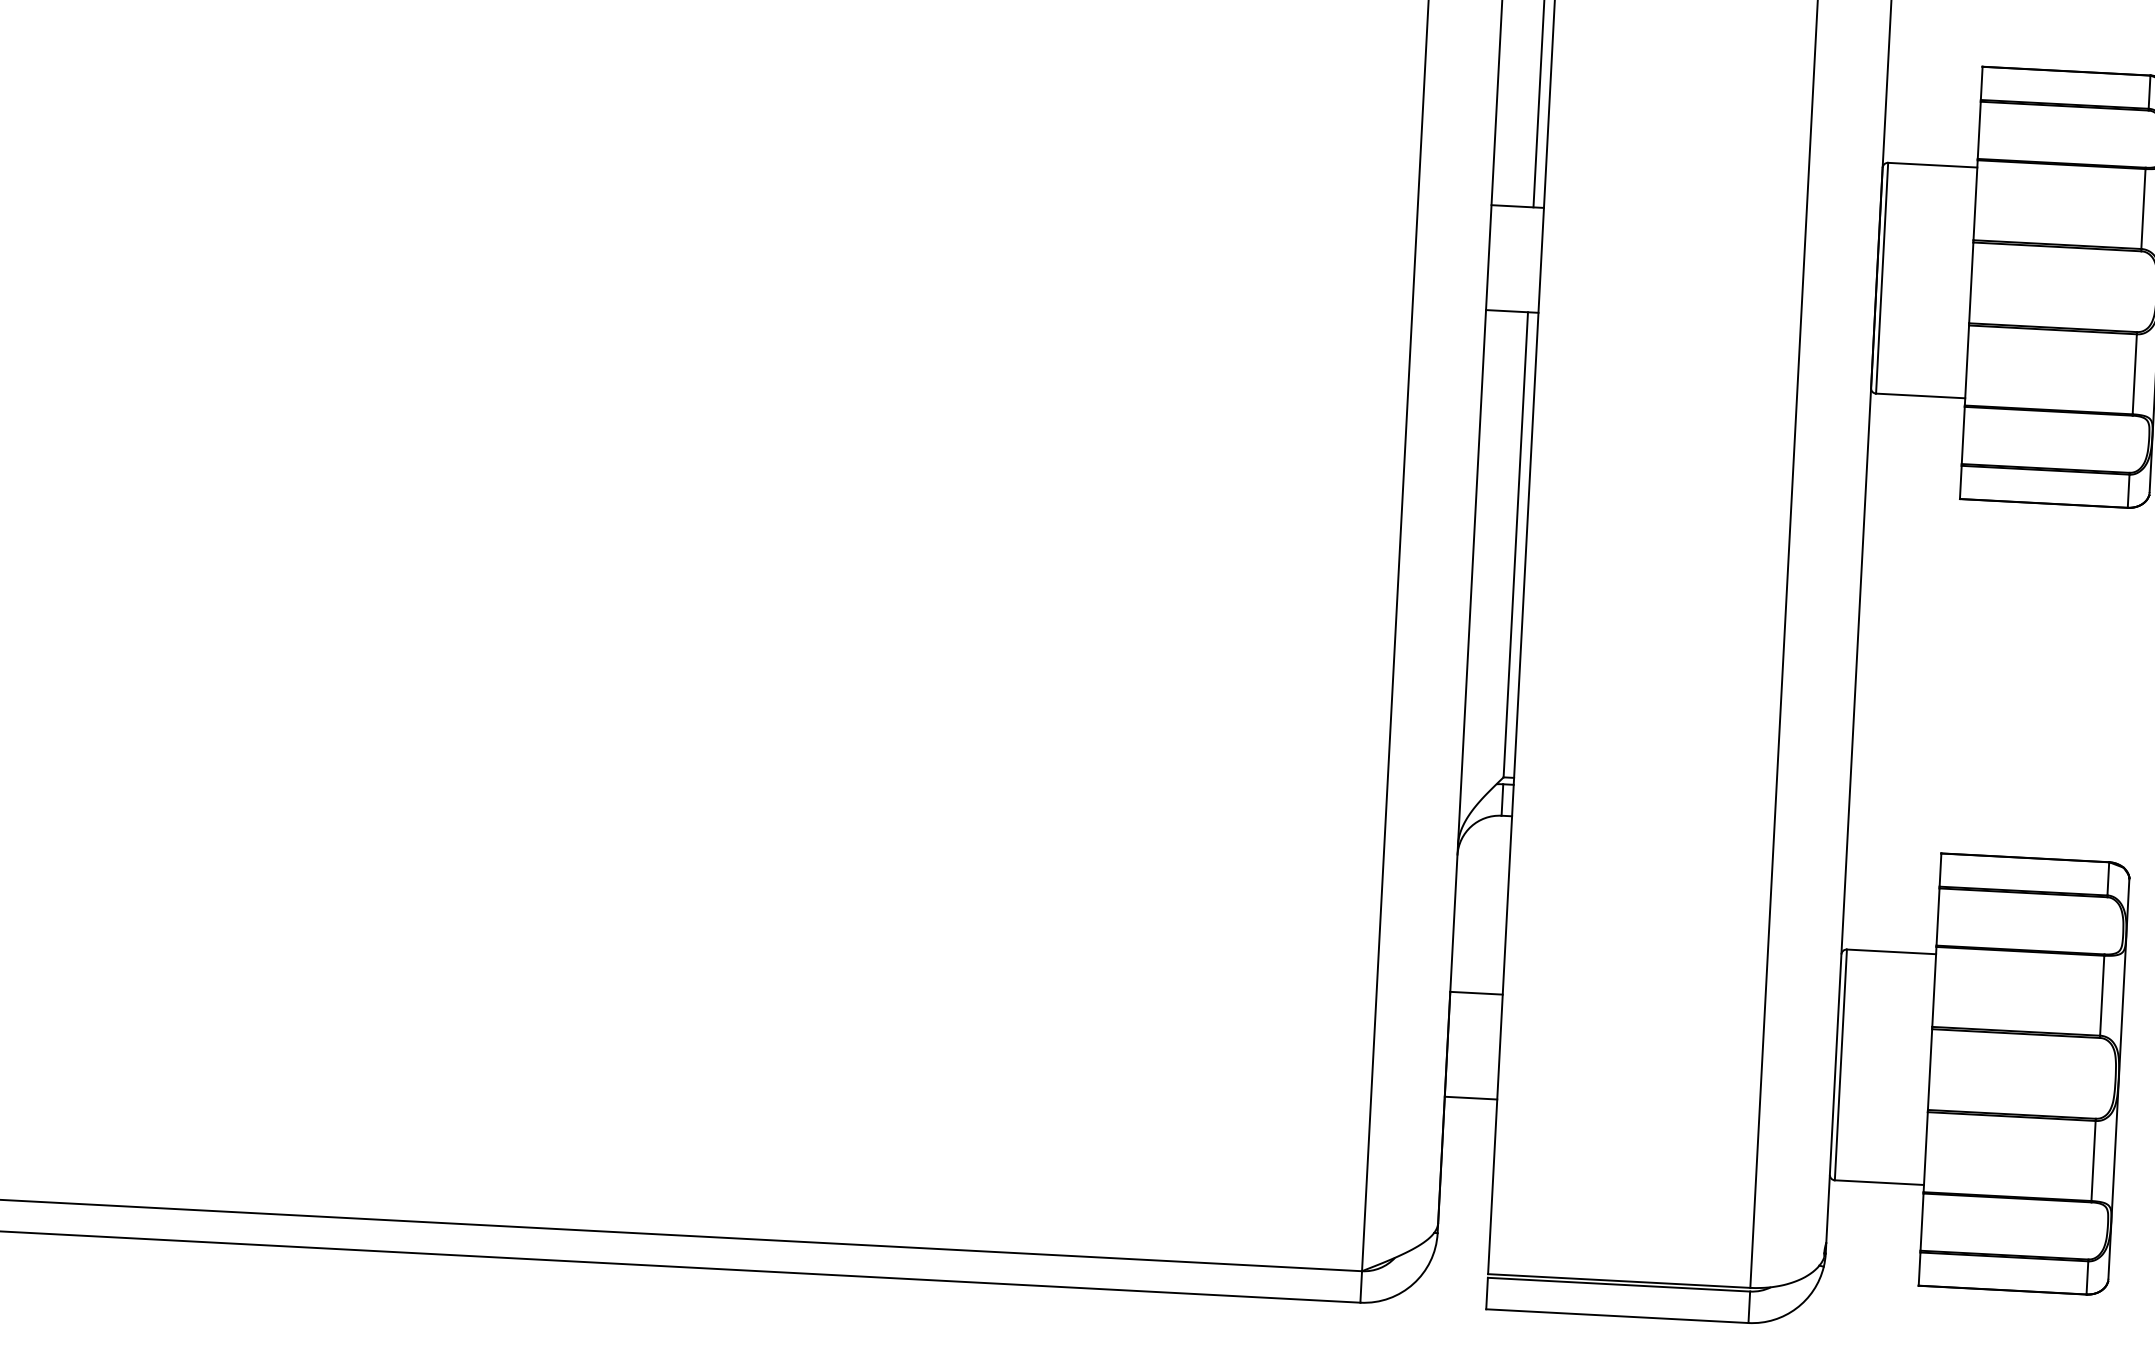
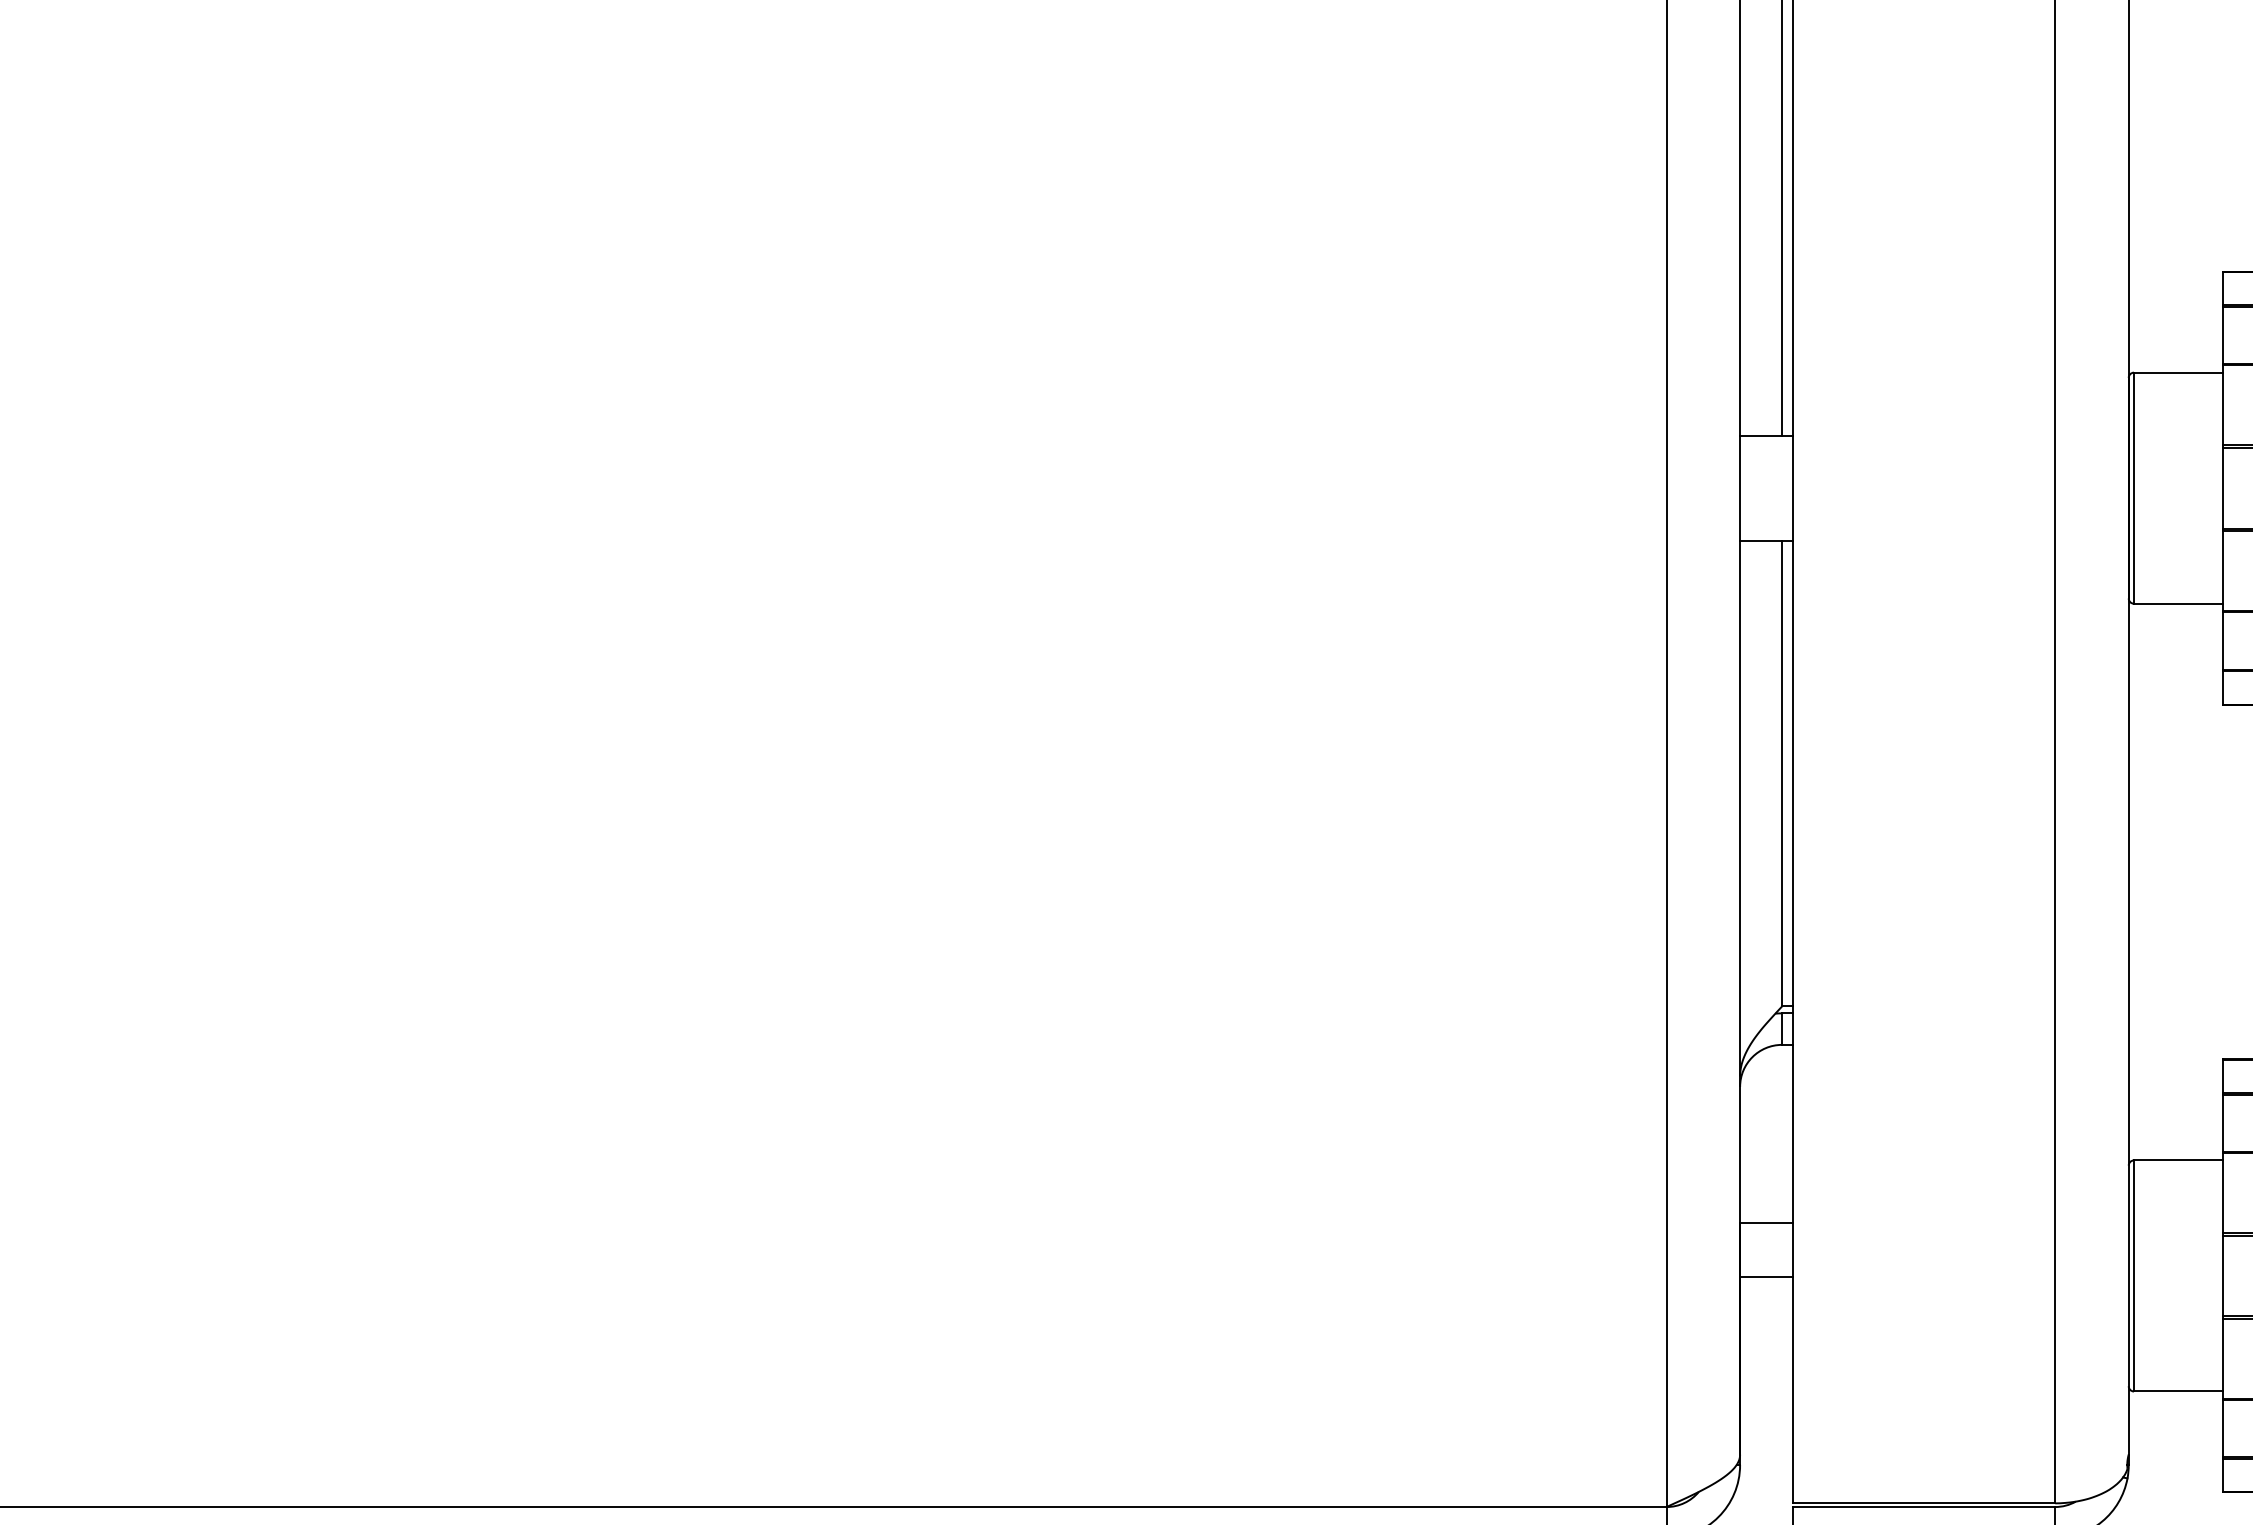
line: (1471, 1098) -> (1766, 1277), moved

